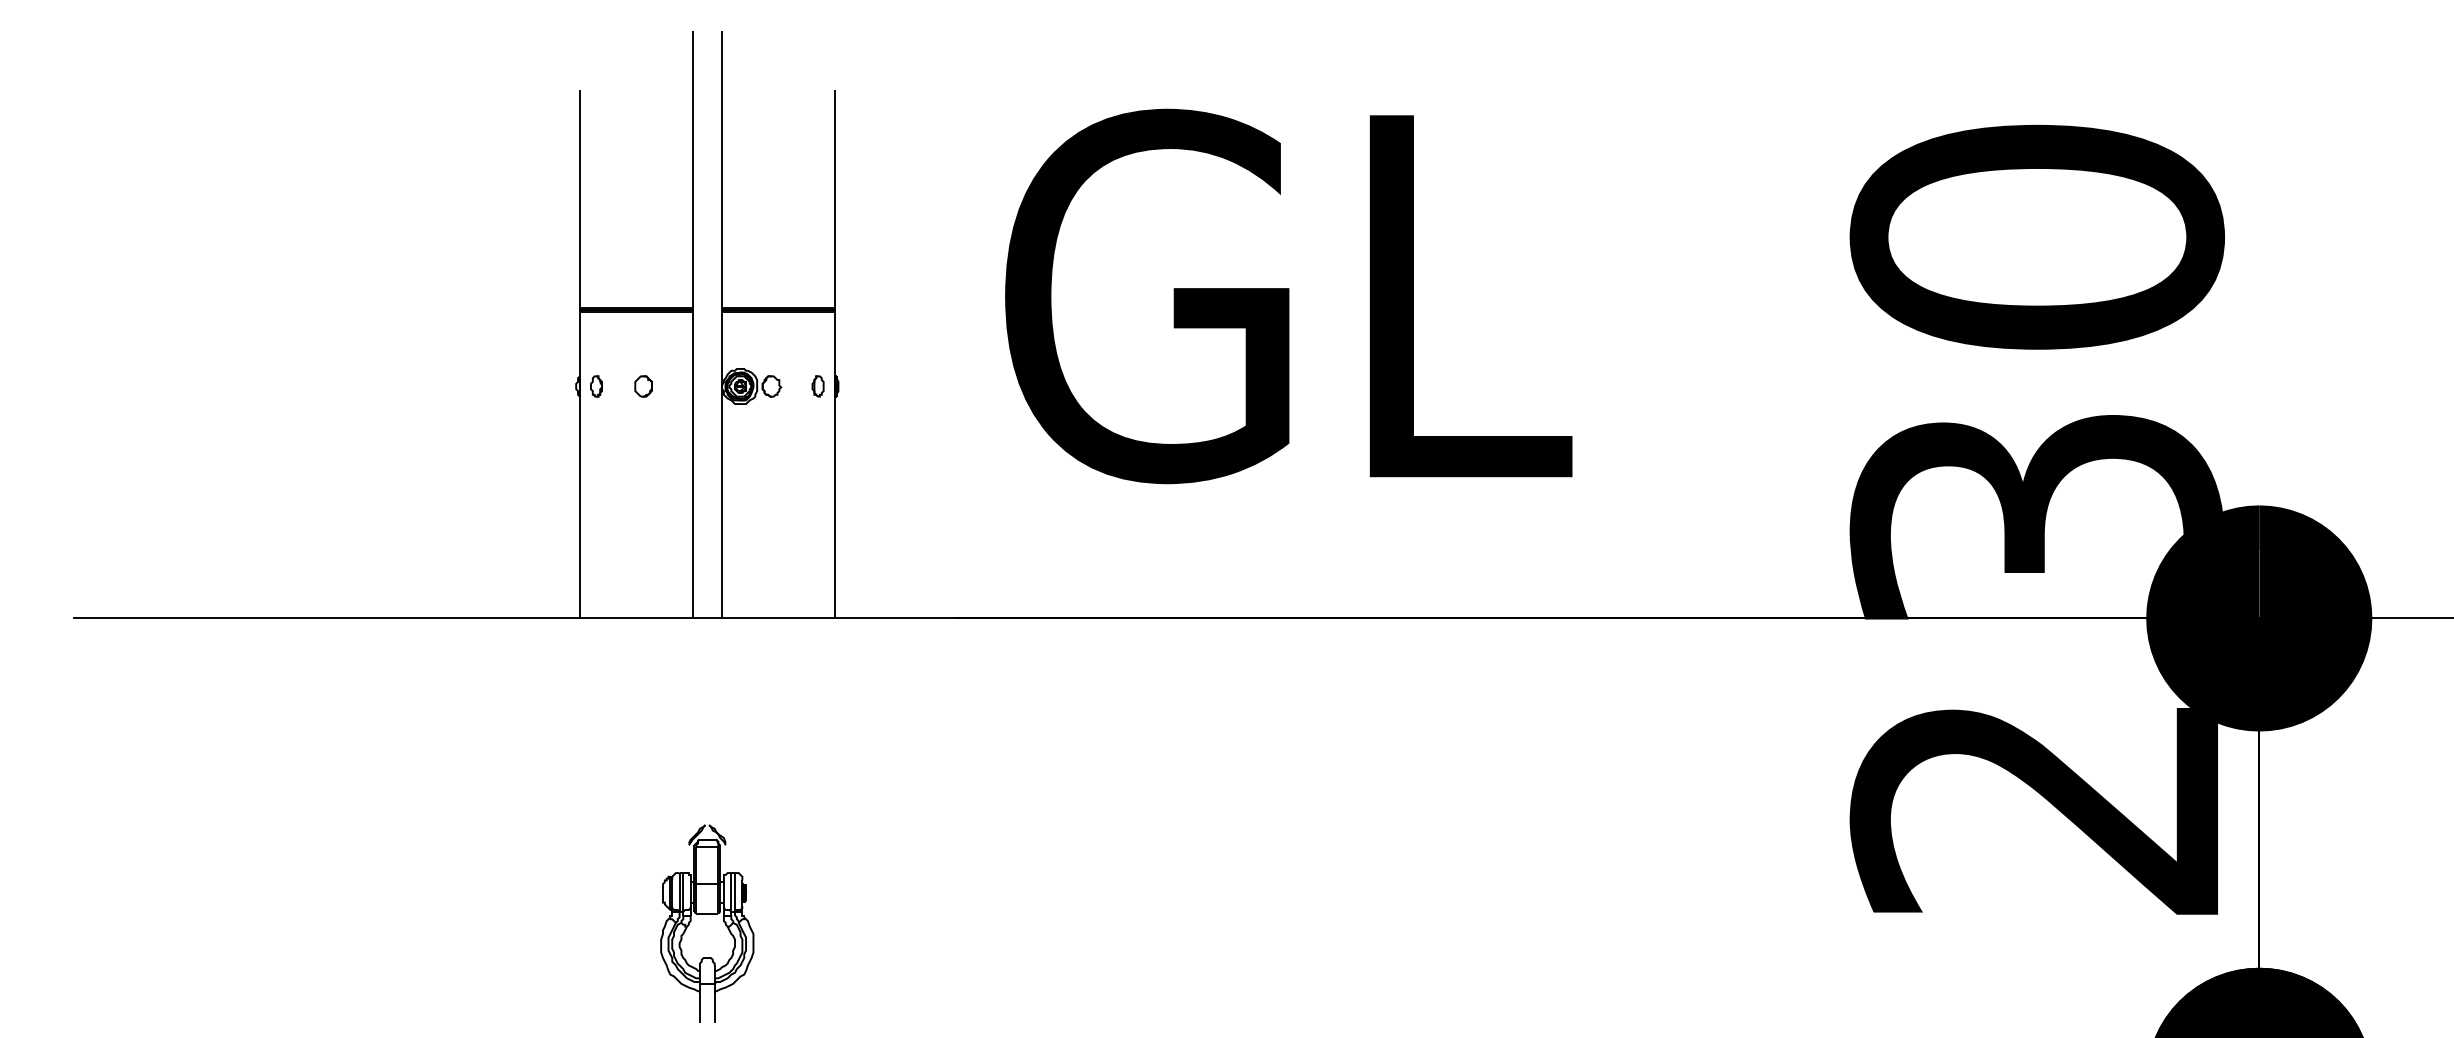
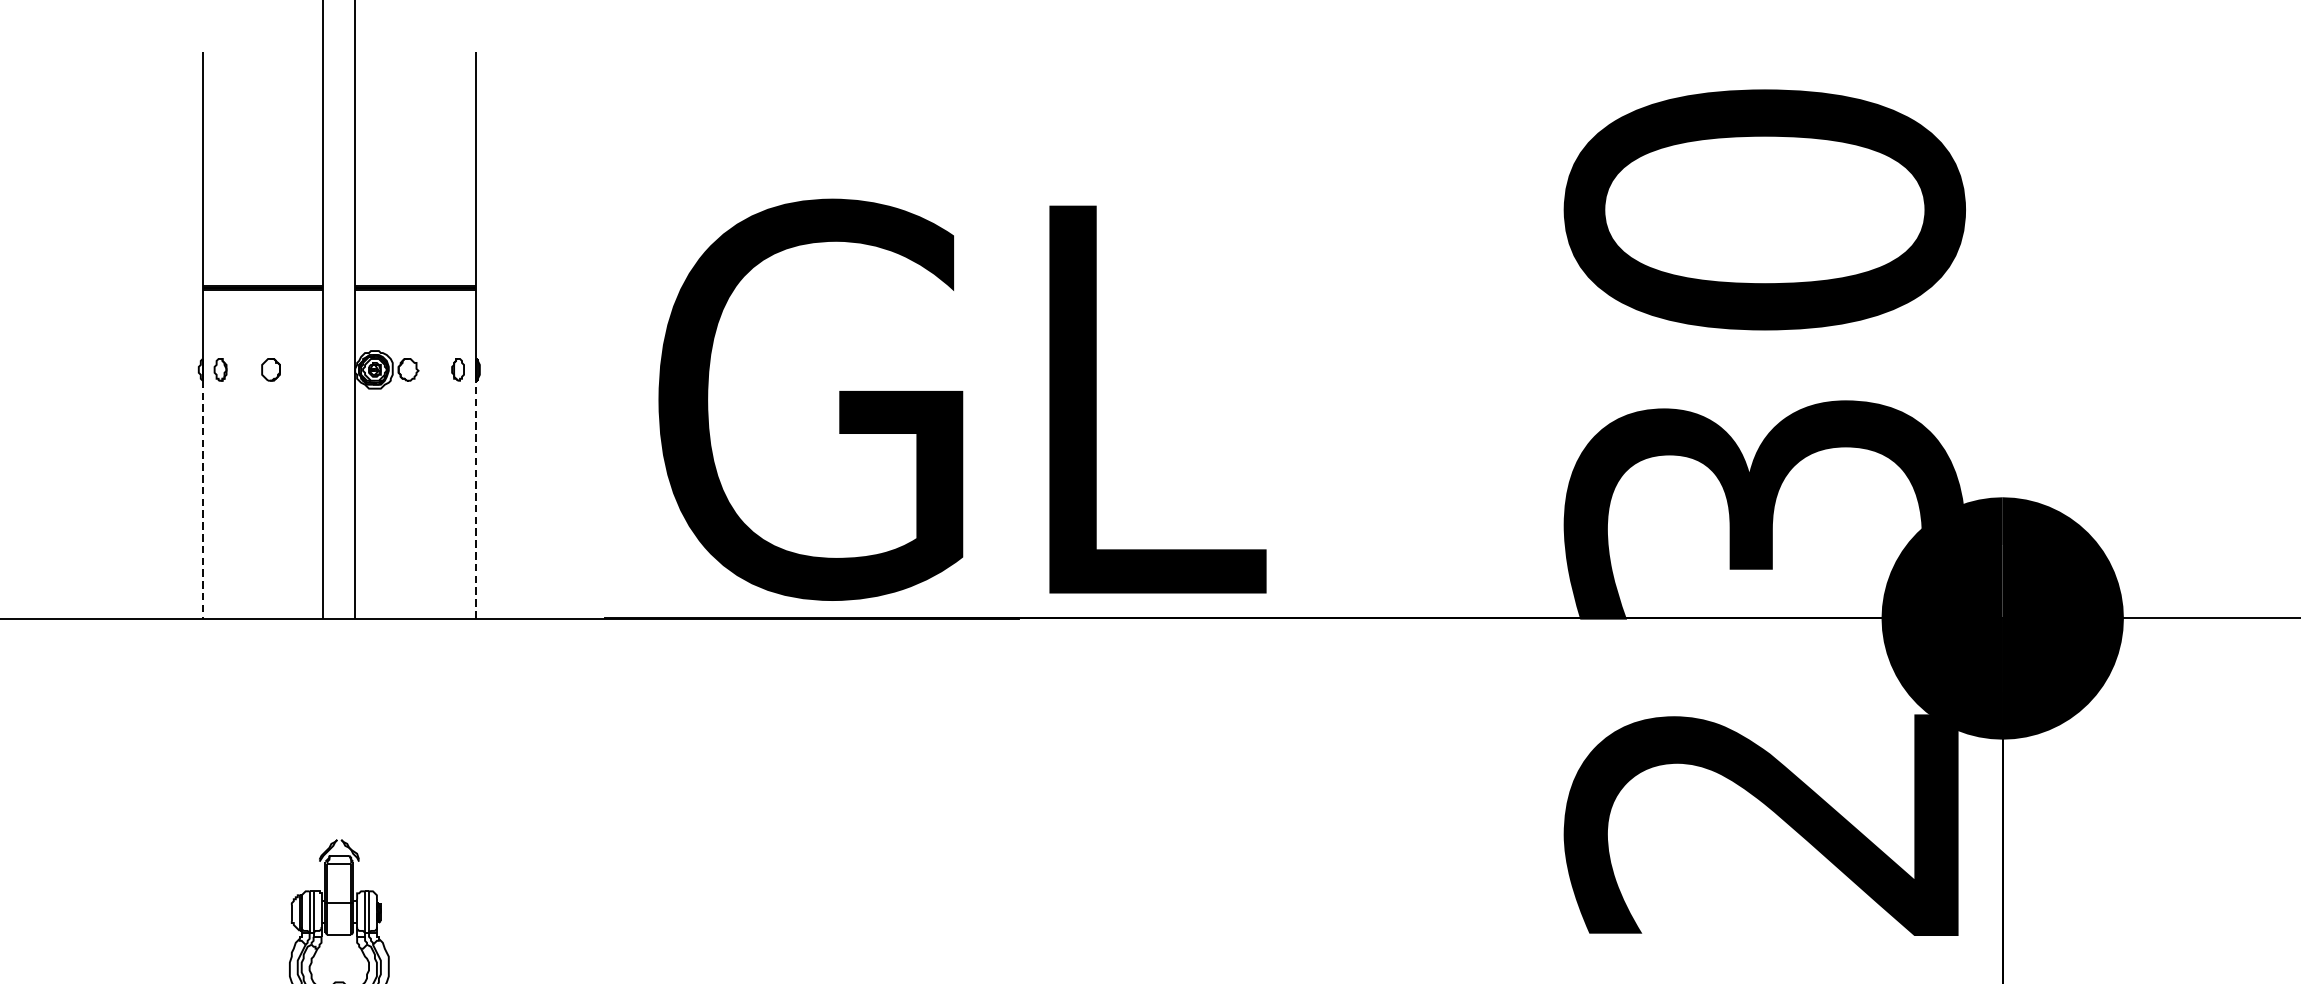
text: (1288, 296) -> (962, 399), moved
line: (579, 507) -> (202, 499), solid -> dashed
line: (834, 507) -> (475, 499), solid -> dashed

